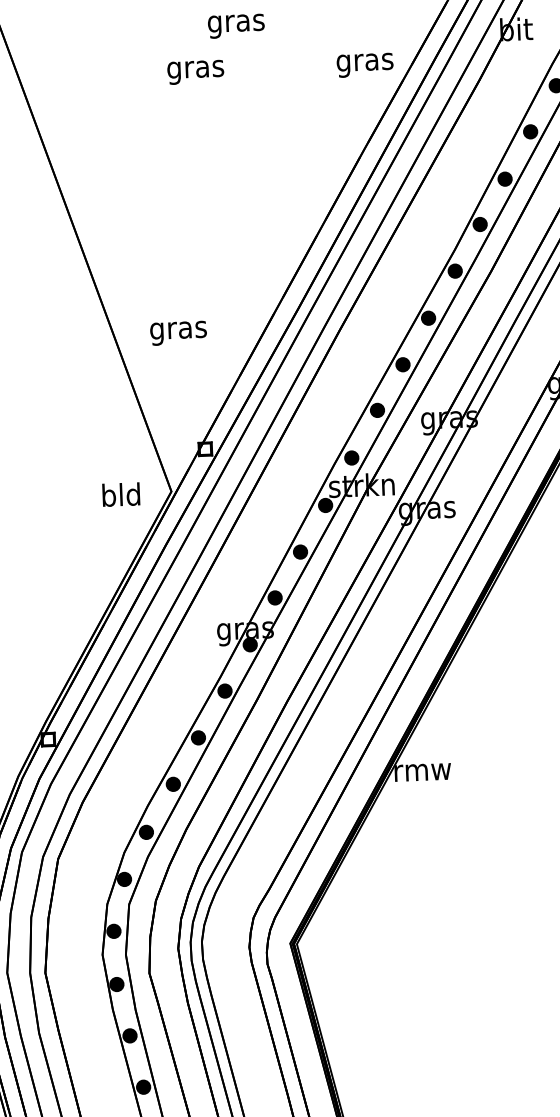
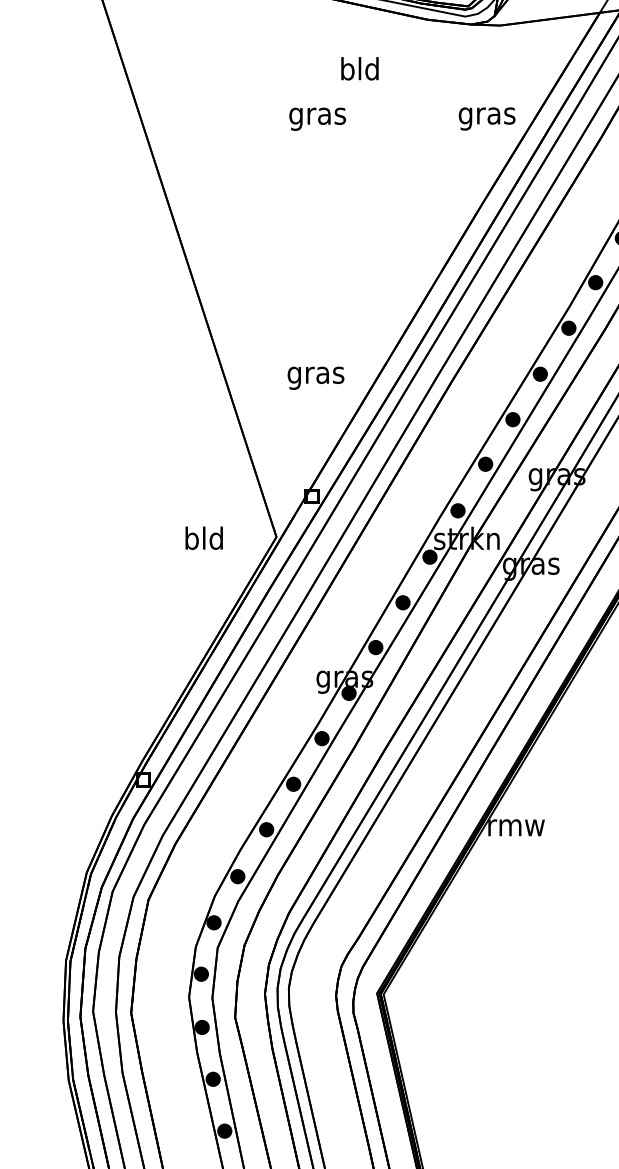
text: (235, 23) -> (359, 71), gras -> bld
text: (178, 332) -> (315, 377), moved
text: (120, 494) -> (203, 537), moved

